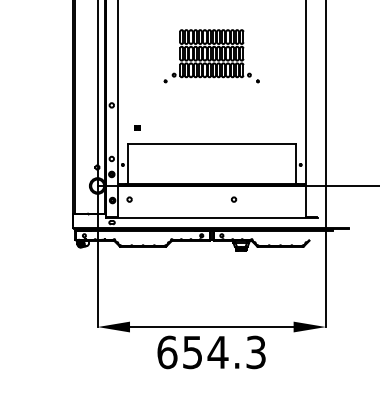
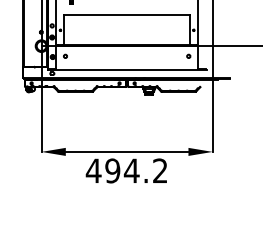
circle: (233, 199) -> (188, 56), moved
text: (210, 352) -> (126, 170), 654.3 -> 494.2

